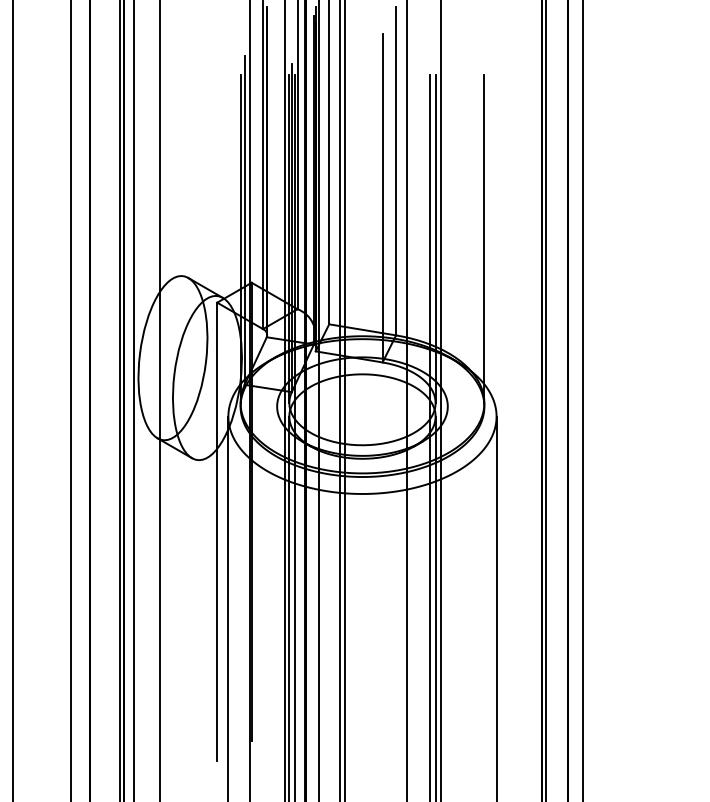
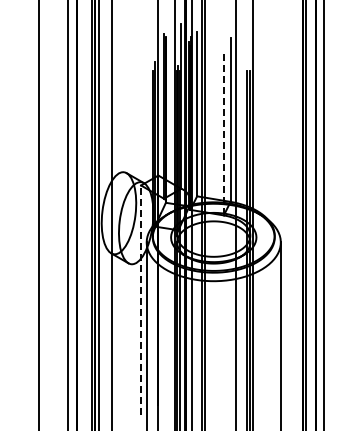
line: (381, 196) -> (223, 132), solid -> dashed
line: (483, 238) -> (274, 153), removed
line: (217, 532) -> (141, 300), solid -> dashed

